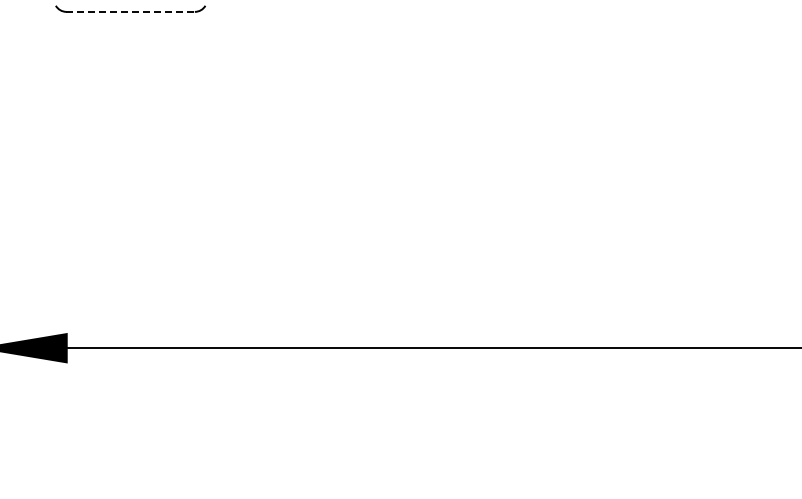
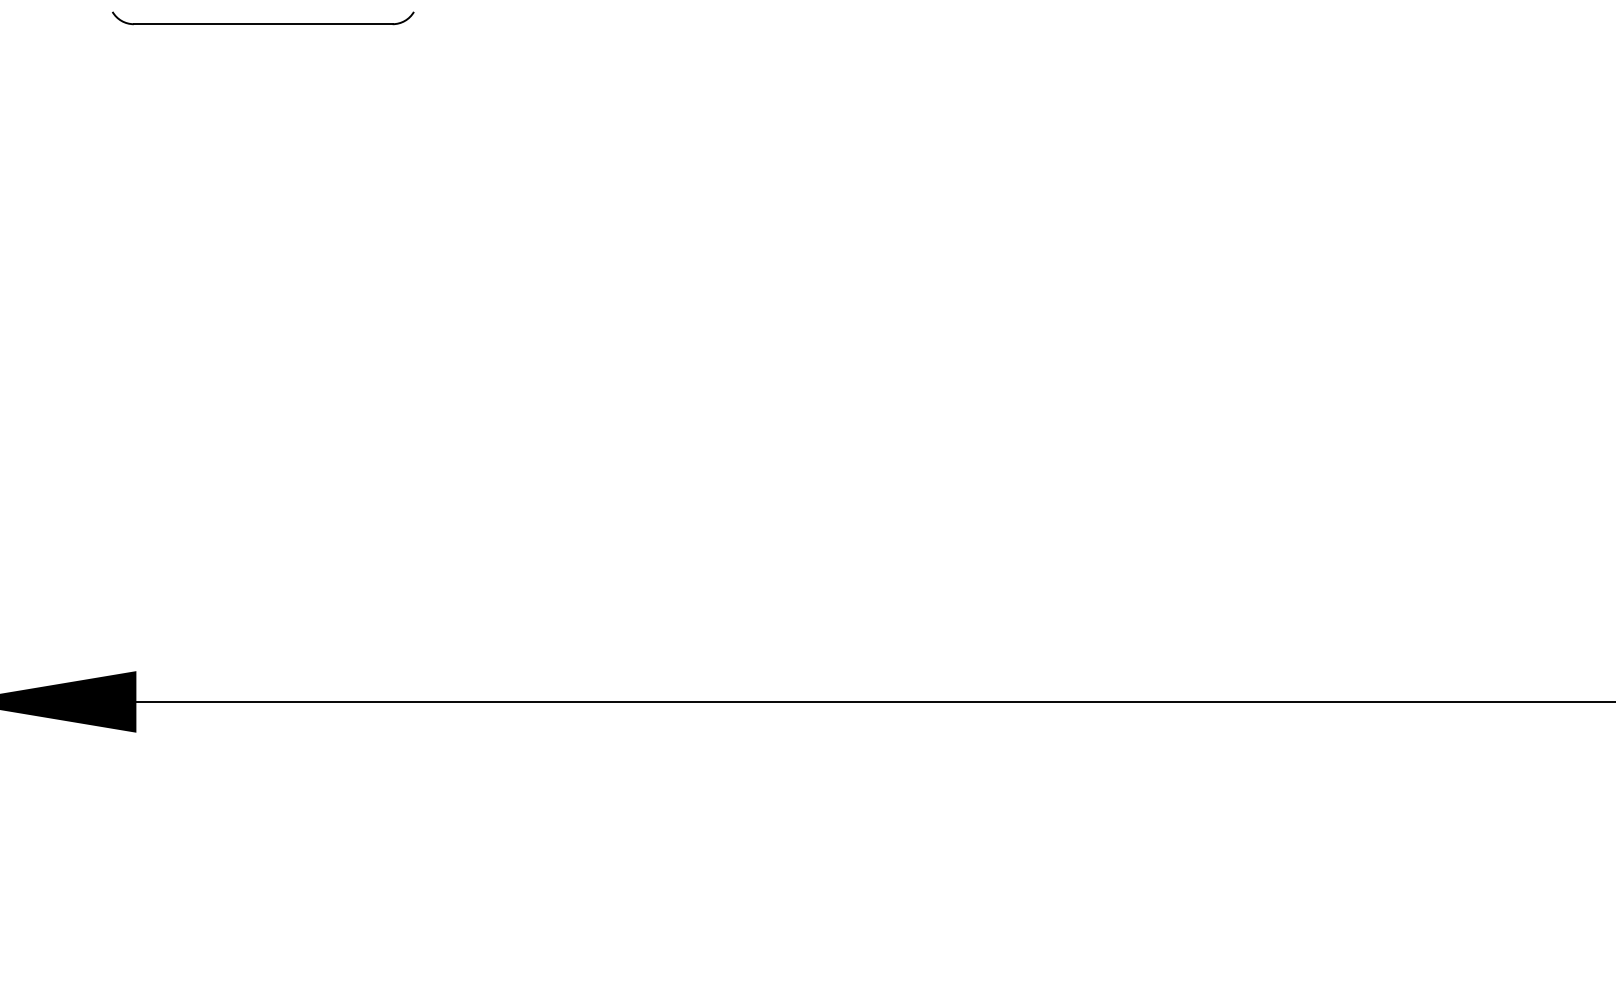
line: (131, 11) -> (264, 23), dashed -> solid

